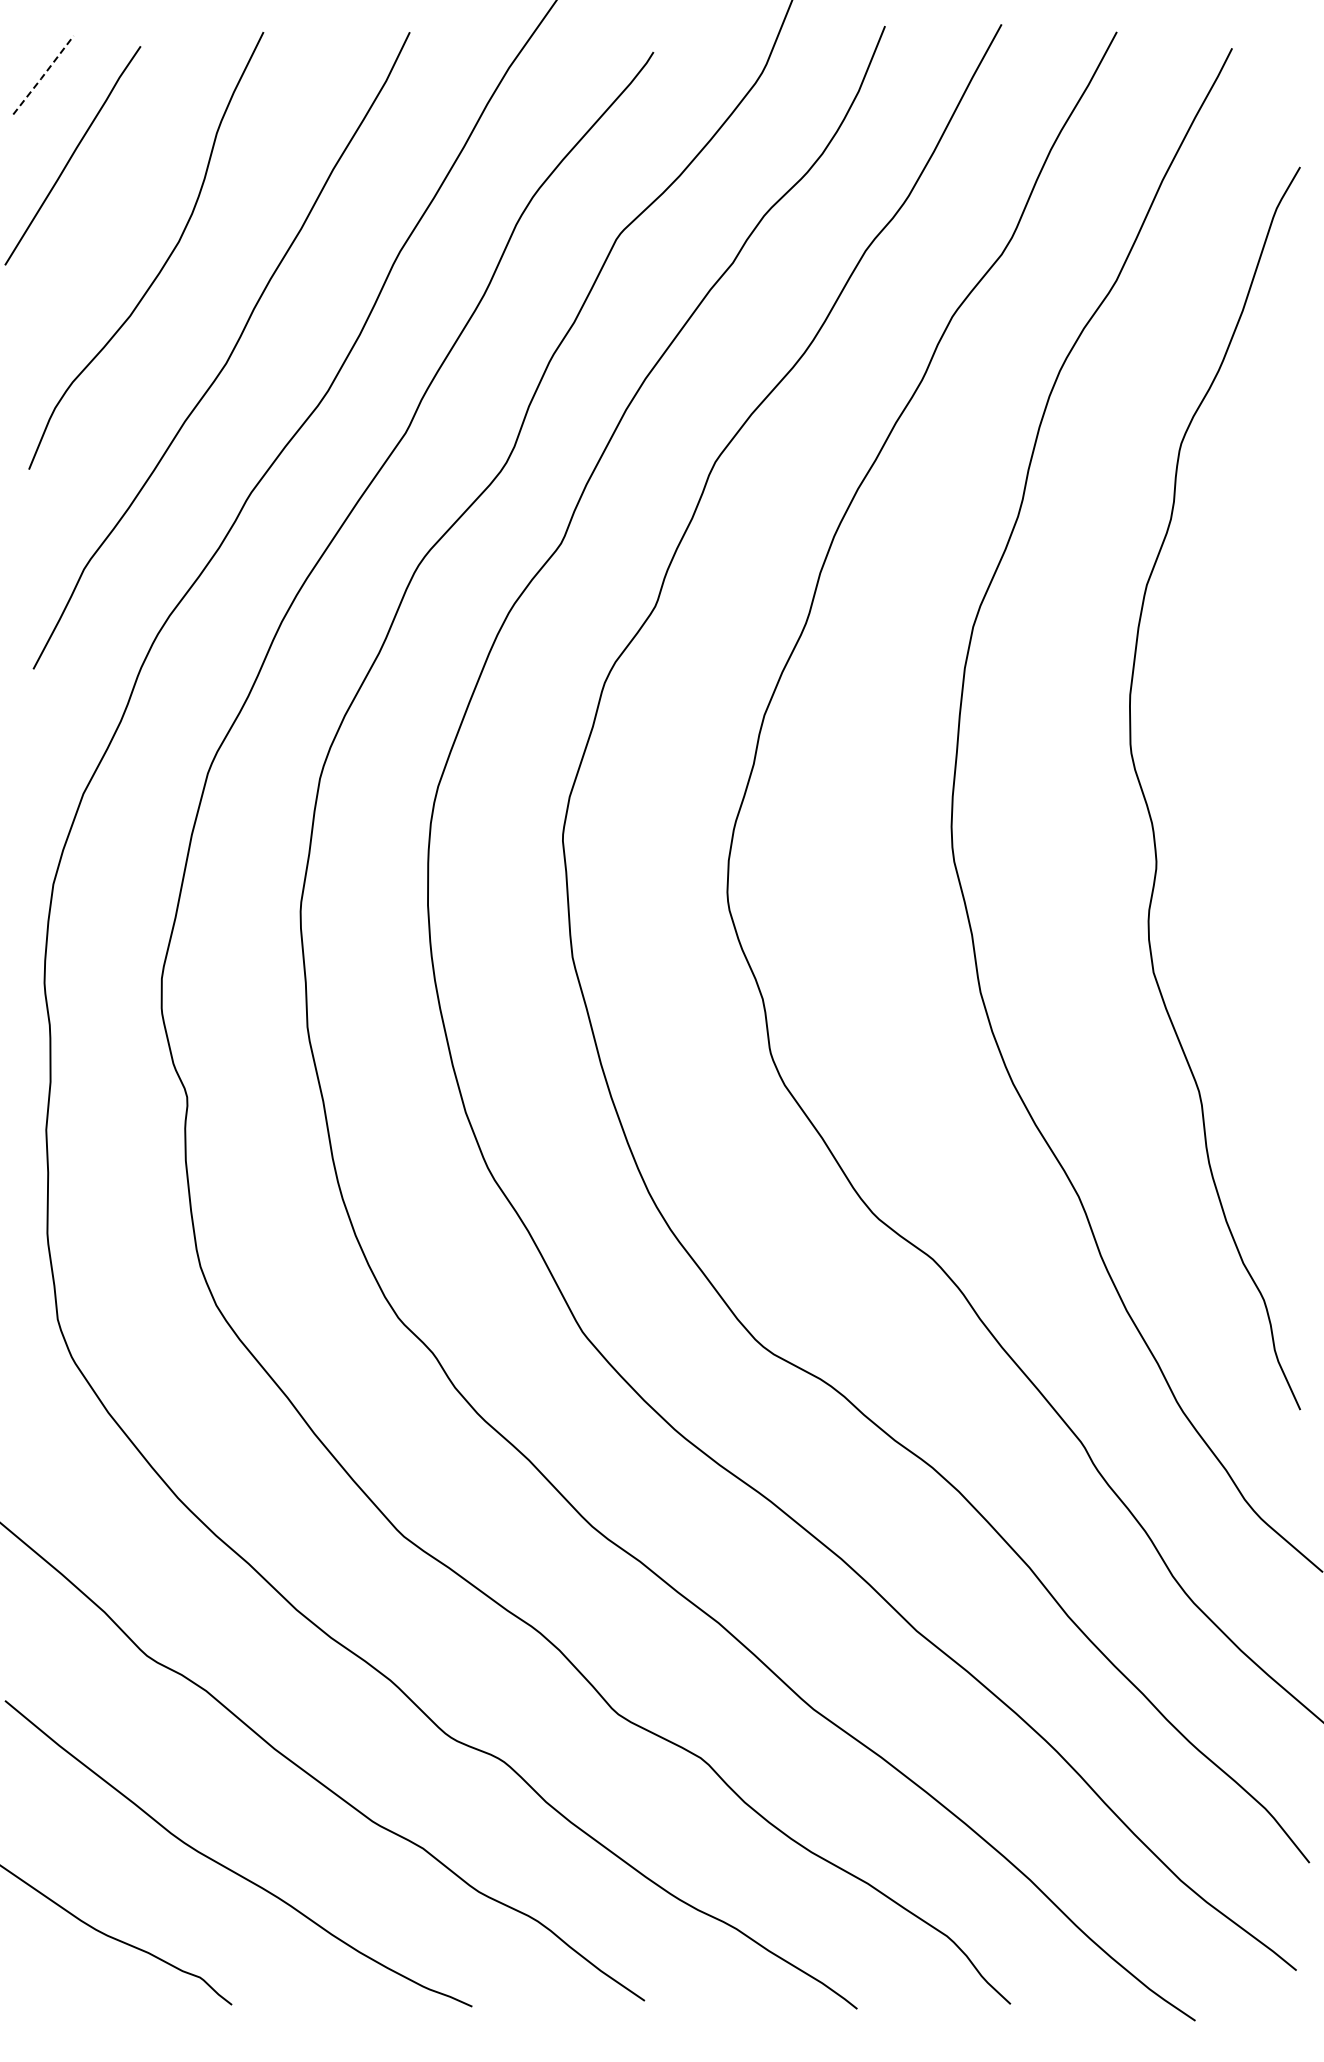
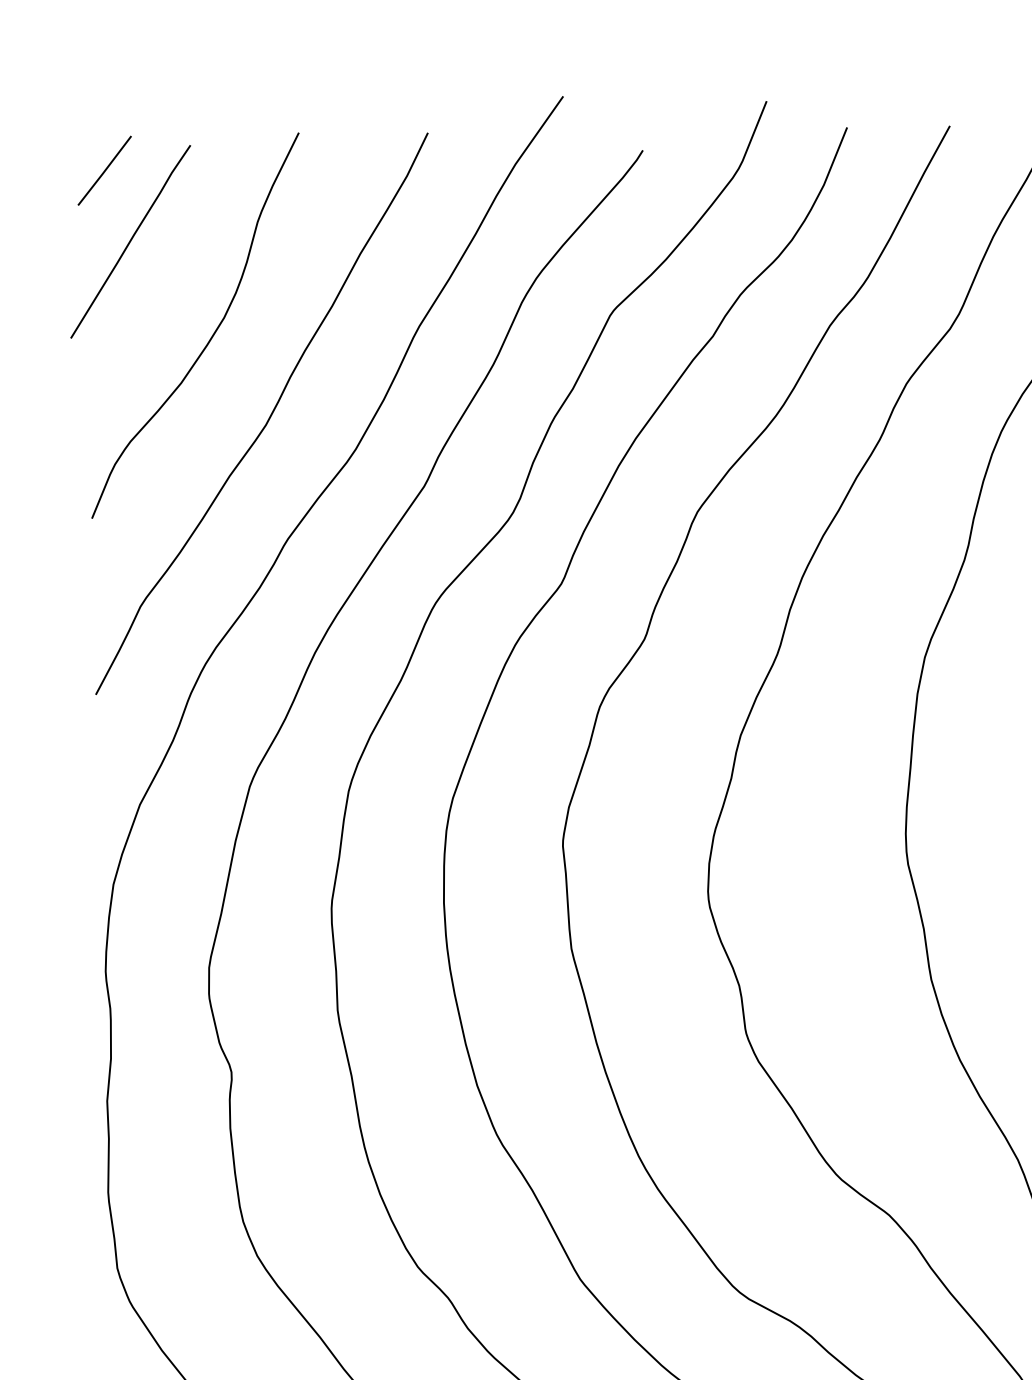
line: (43, 75) -> (104, 171), dashed -> solid

